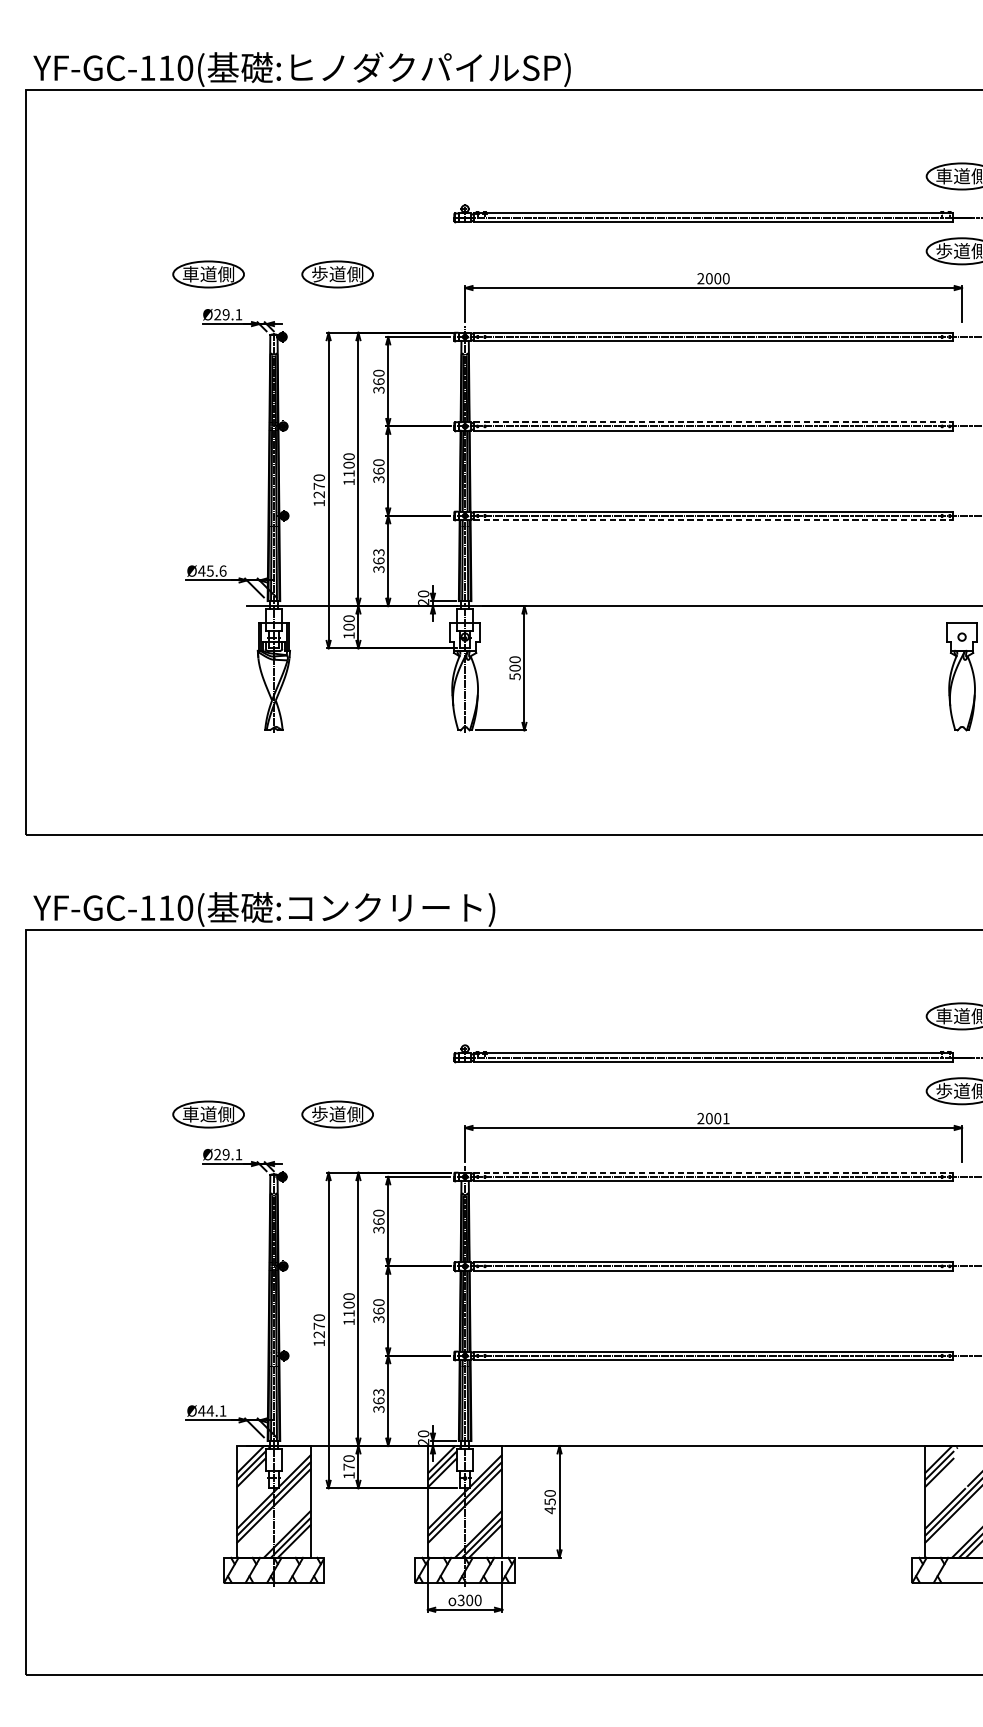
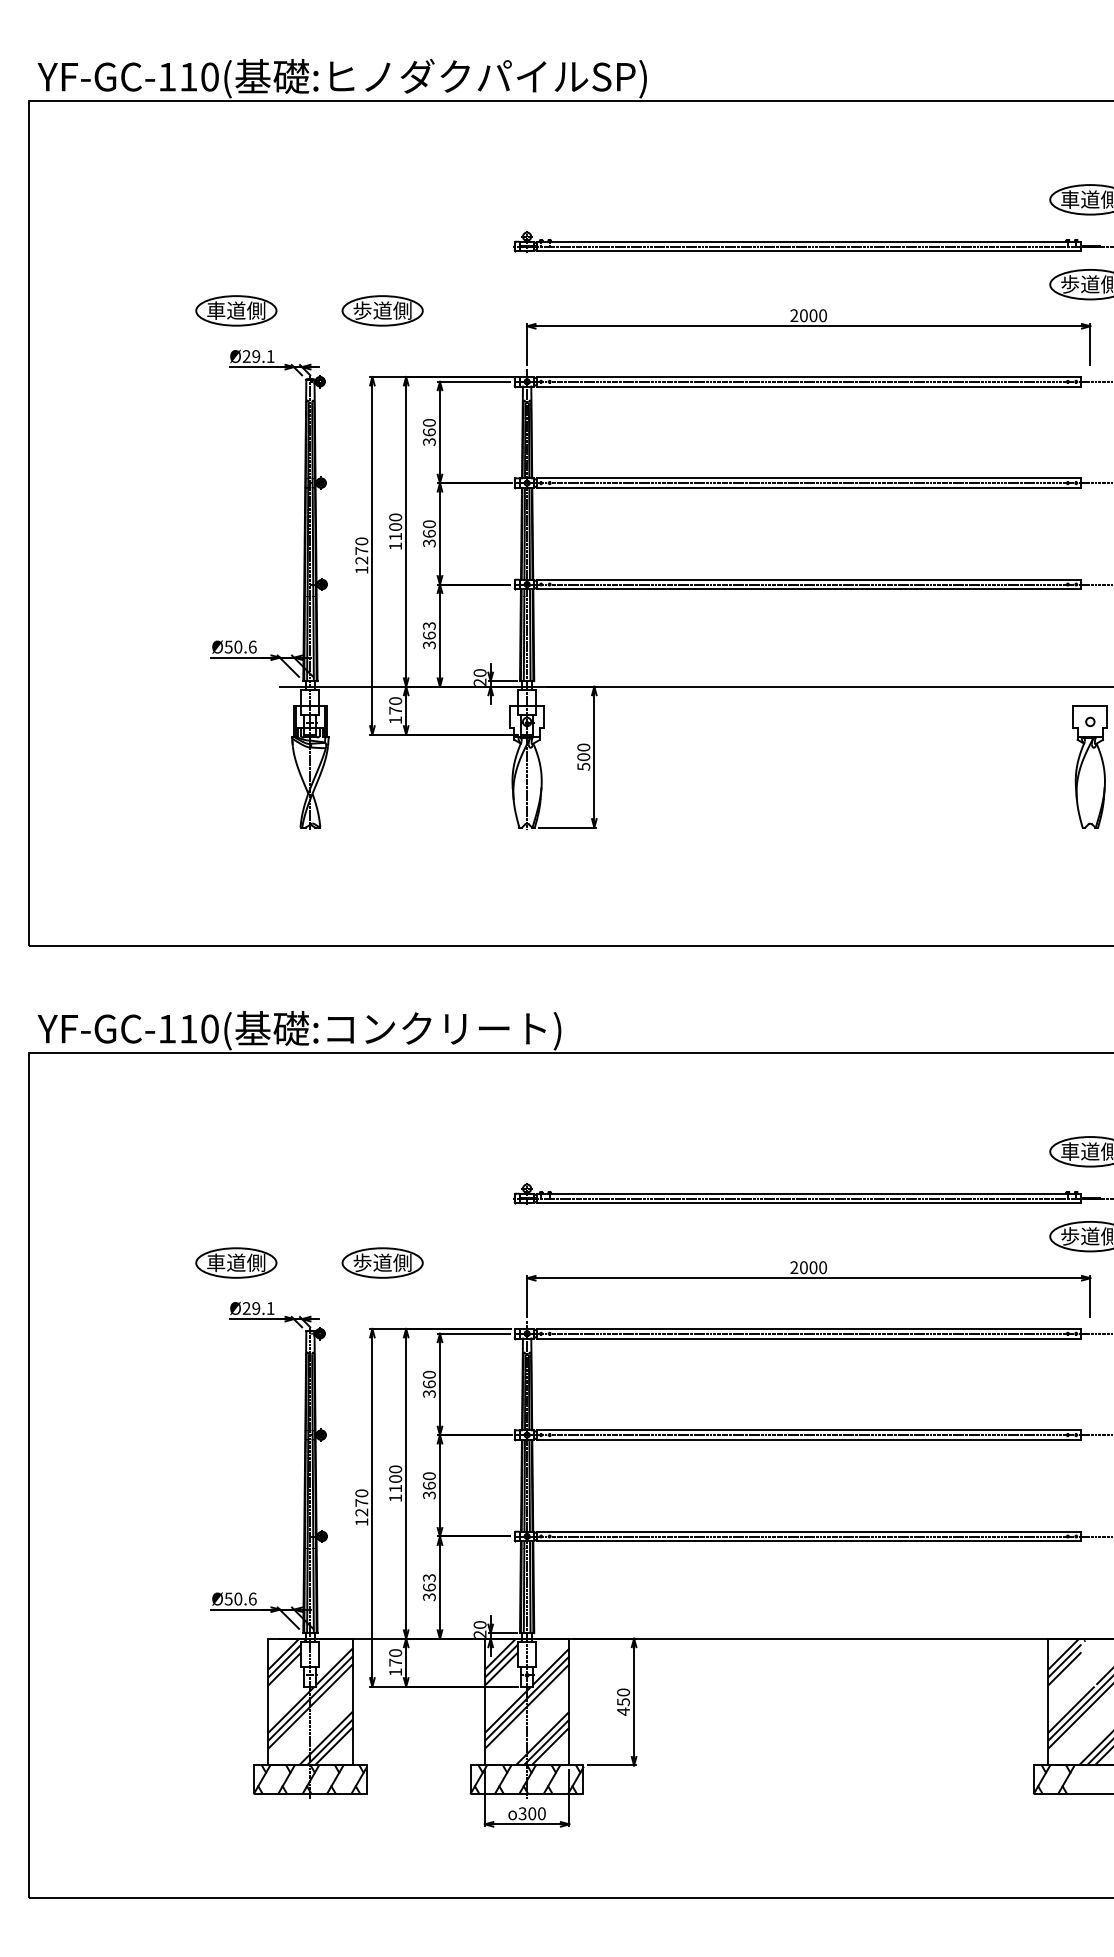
line: (713, 422) -> (808, 478), dashed -> solid
line: (713, 520) -> (808, 589), dashed -> solid
text: (206, 570) -> (233, 646), Ø45.6 -> Ø50.6
text: (349, 627) -> (395, 710), 100 -> 170
text: (725, 1118) -> (822, 1267), 2001 -> 2000
line: (713, 1172) -> (808, 1328), dashed -> solid
text: (212, 1410) -> (240, 1598), Ø44.1 -> Ø50.6

